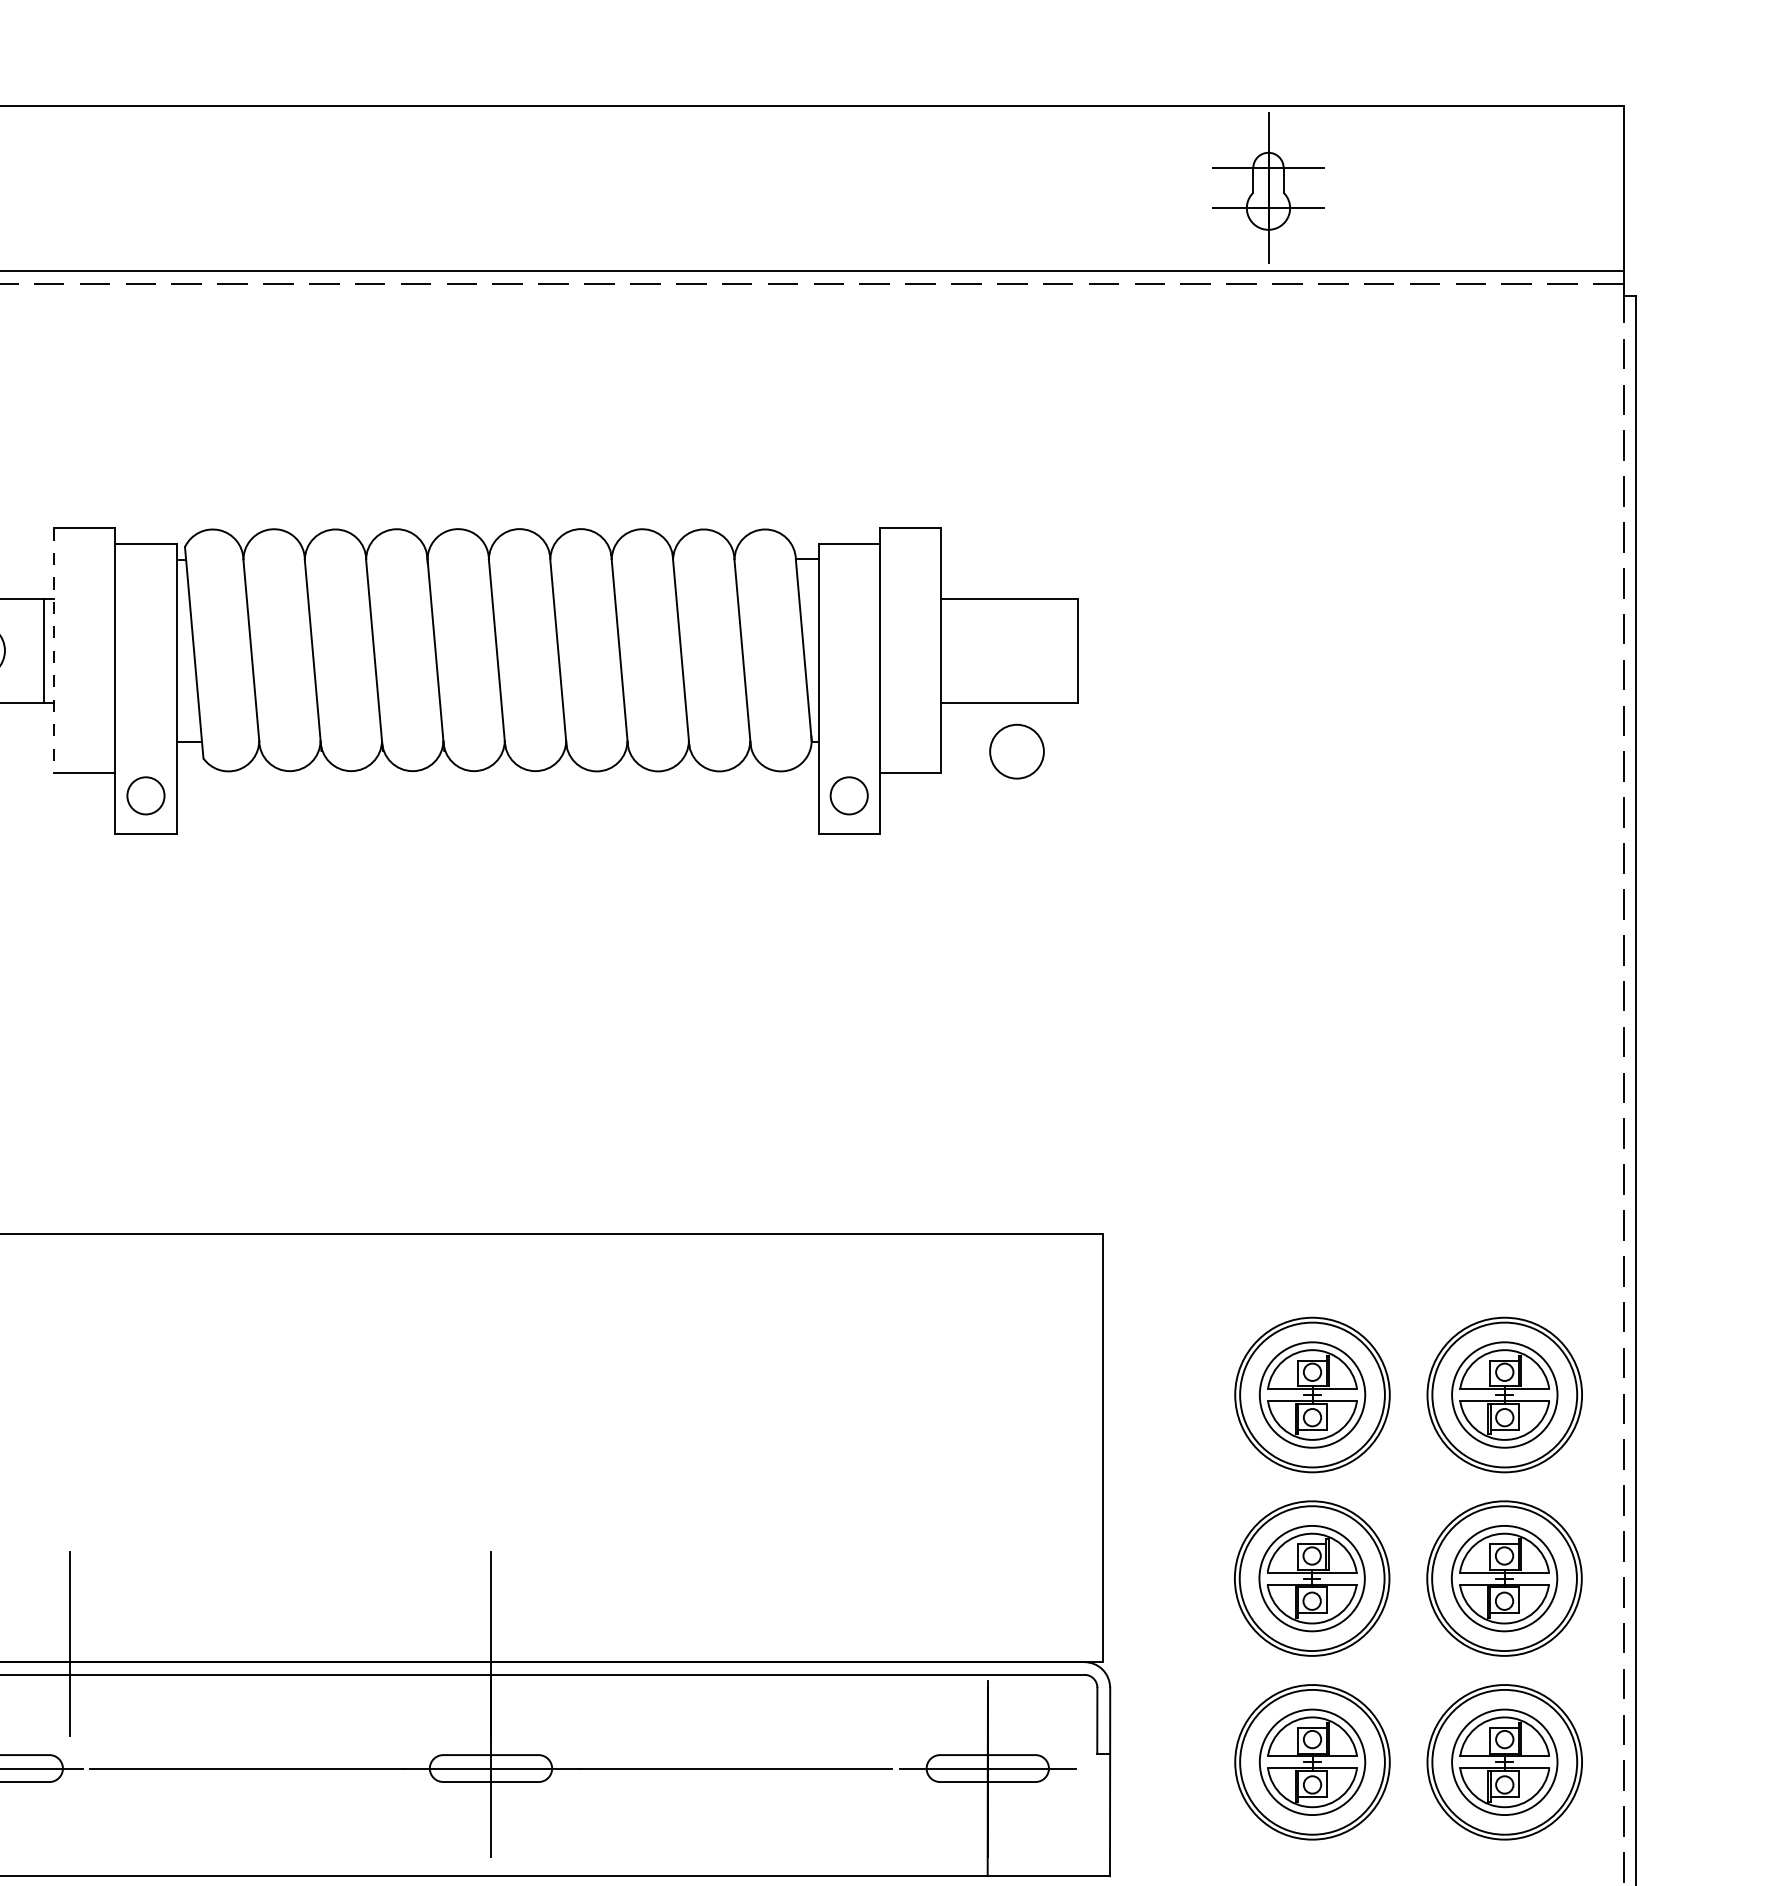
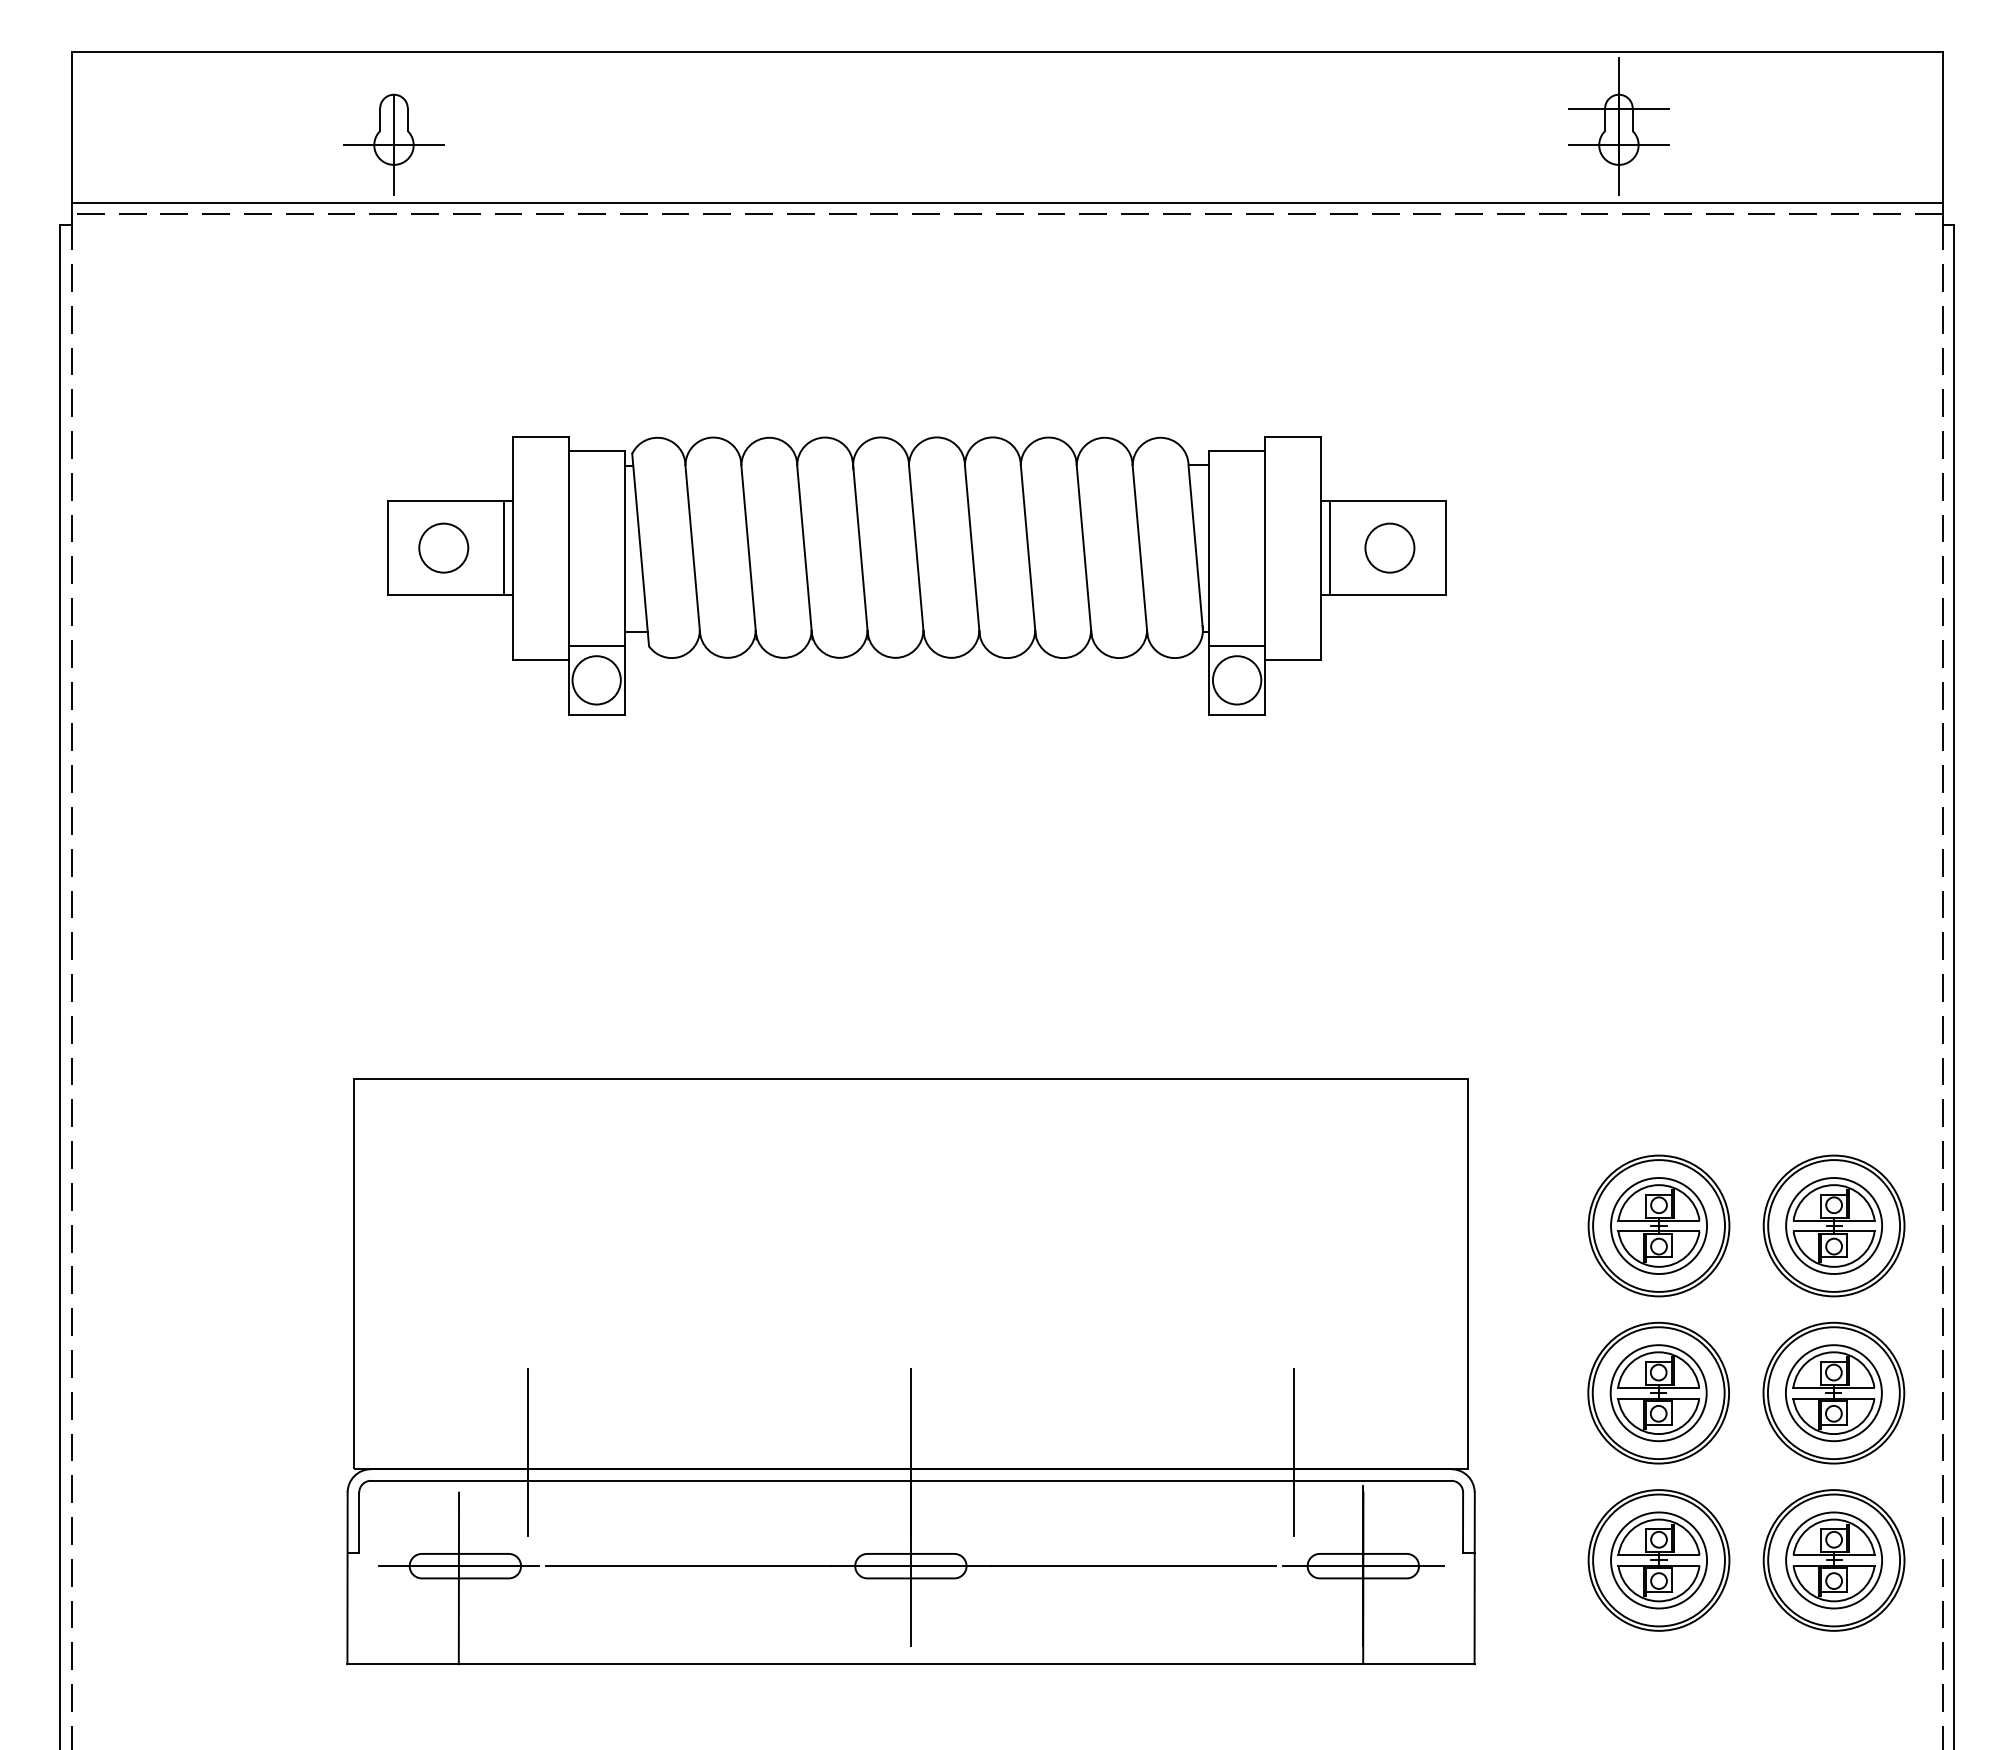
line: (950, 649) -> (1329, 547), added
line: (54, 651) -> (513, 548), dashed -> solid
circle: (1016, 750) -> (1389, 547), moved
line: (145, 757) -> (596, 645), added
line: (848, 757) -> (1236, 645), added
circle: (145, 796) -> (596, 680), size x1.43
circle: (848, 796) -> (1236, 680), size x1.43
line: (912, 1643) -> (1294, 1452), added

